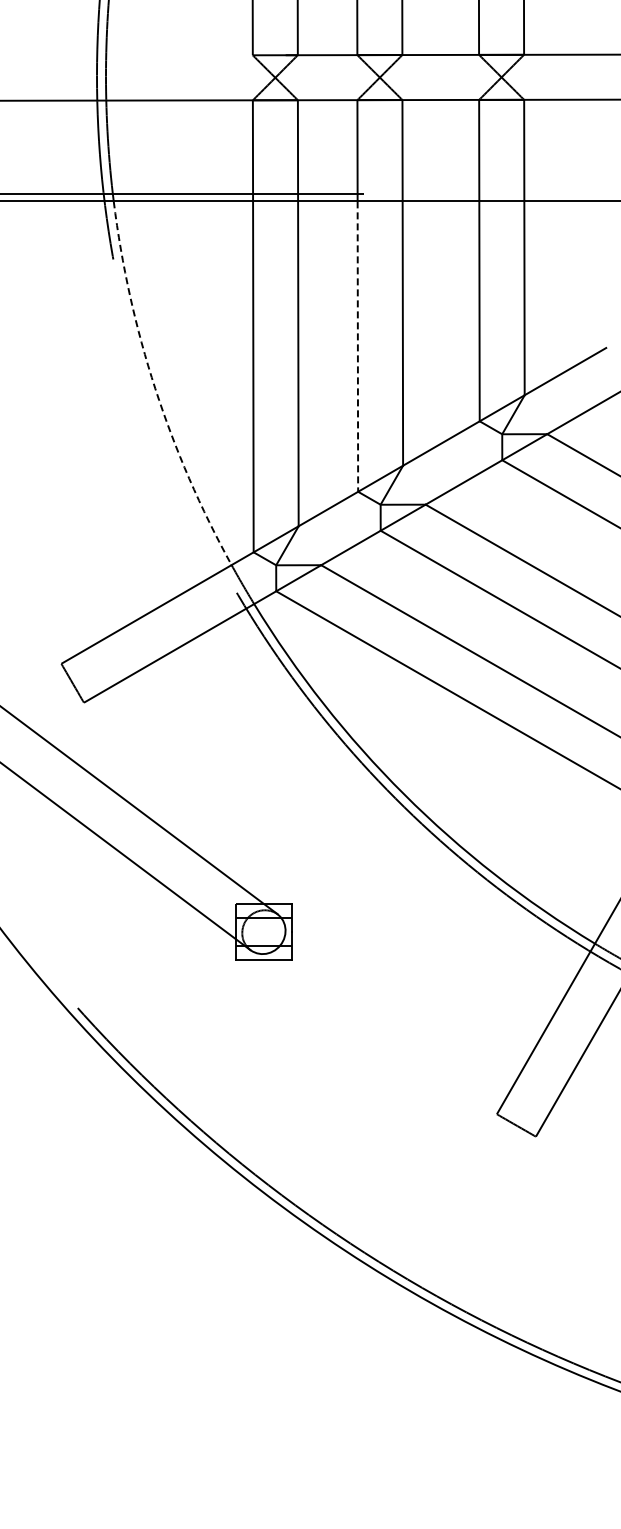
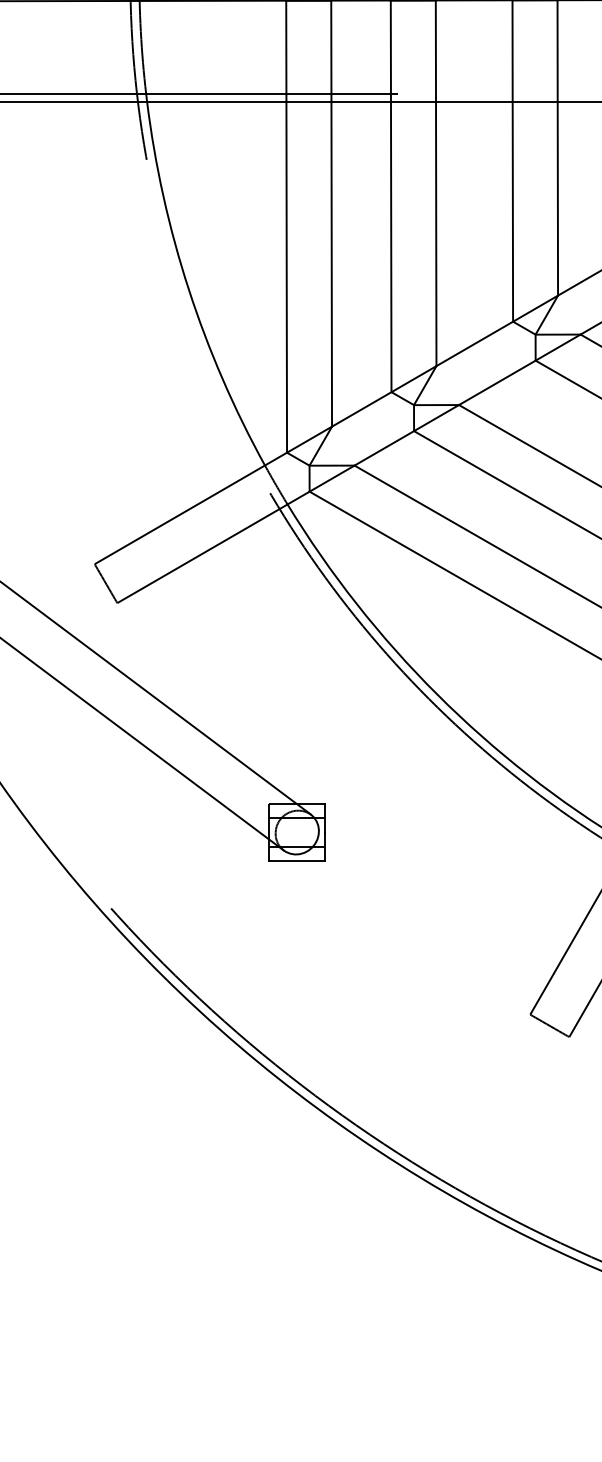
line: (357, 347) -> (390, 247), dashed -> solid
arc: (155, 388) -> (188, 288), dashed -> solid

